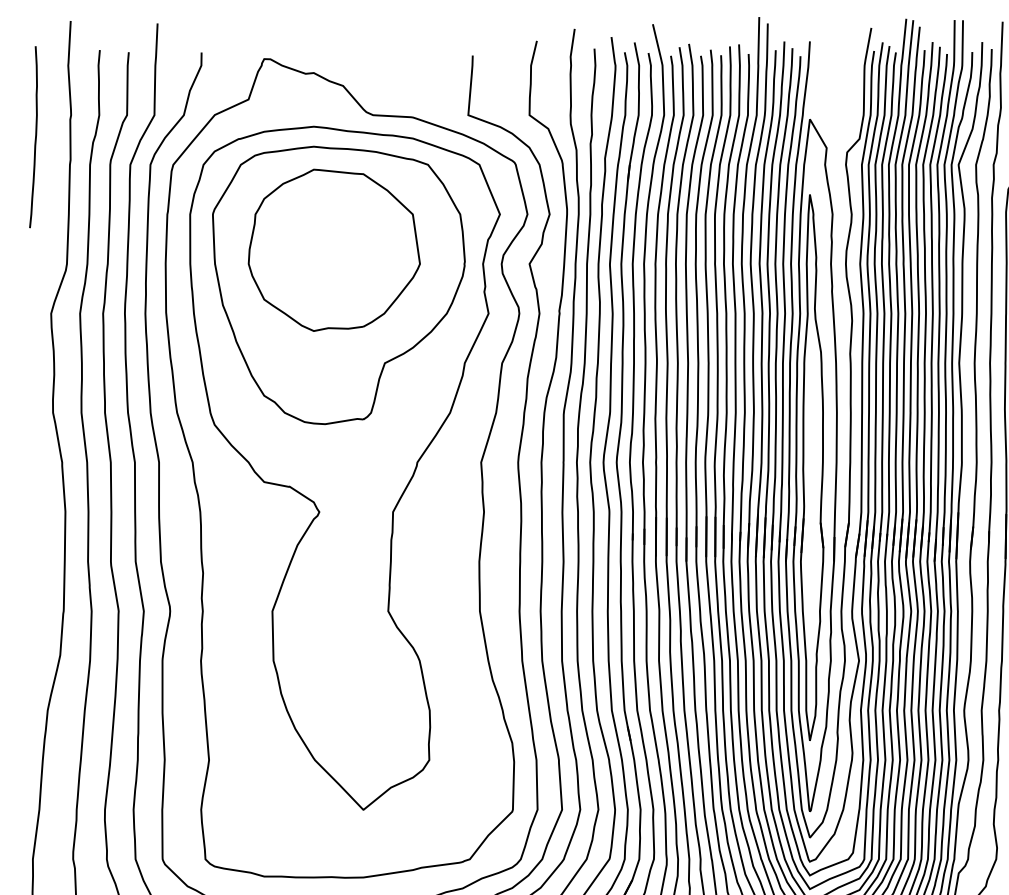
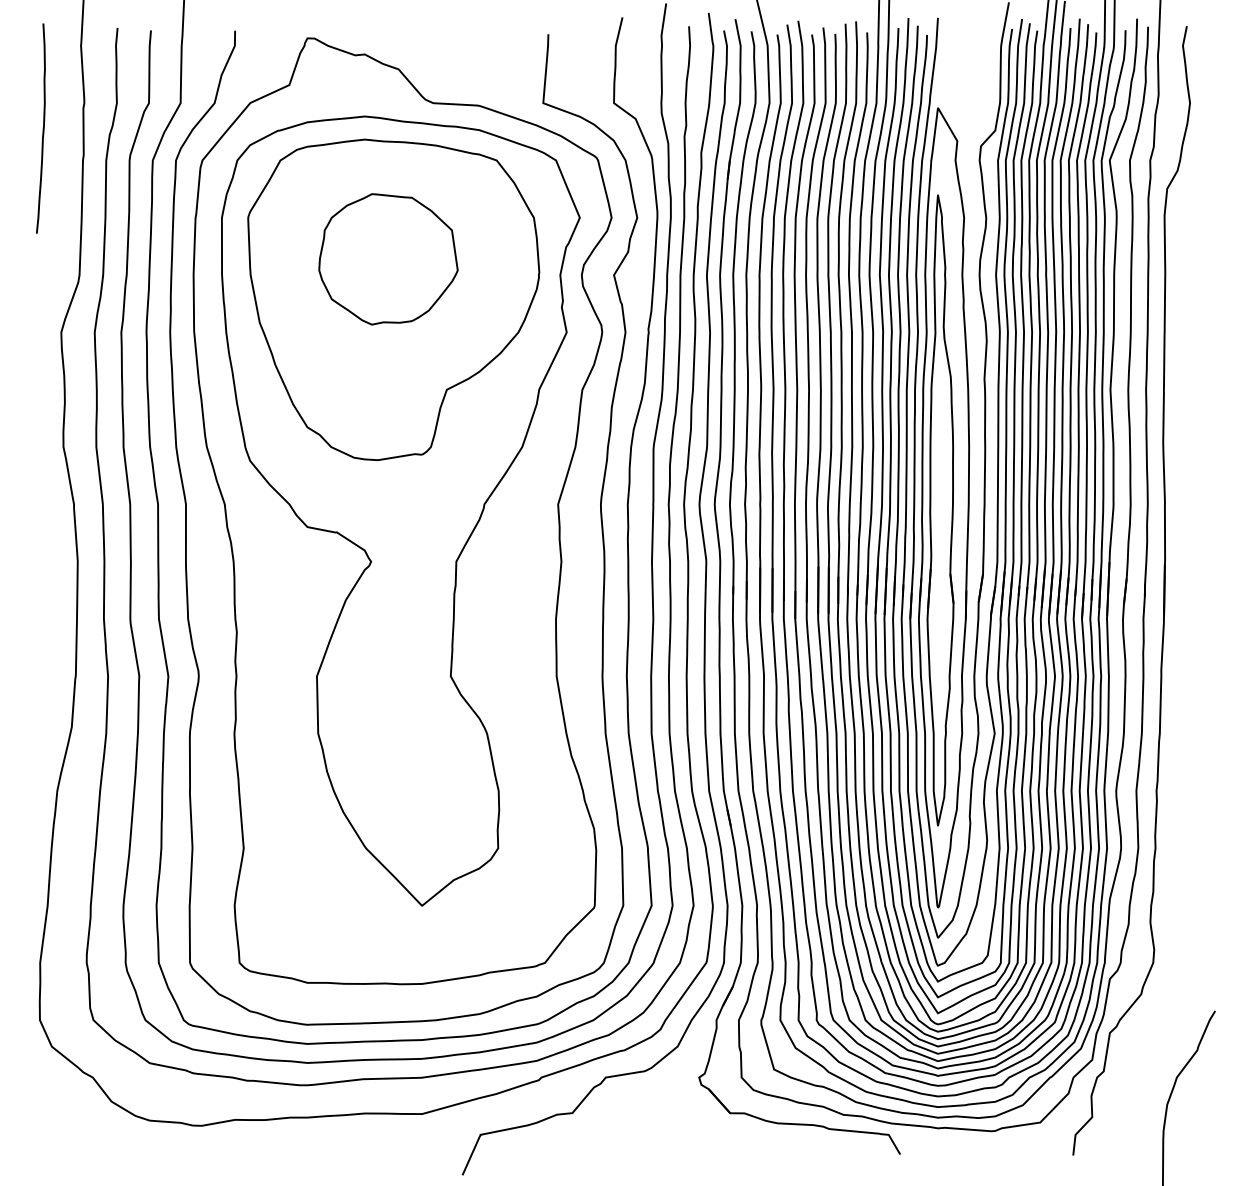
part: (334, 250) -> (388, 259), size x0.7

